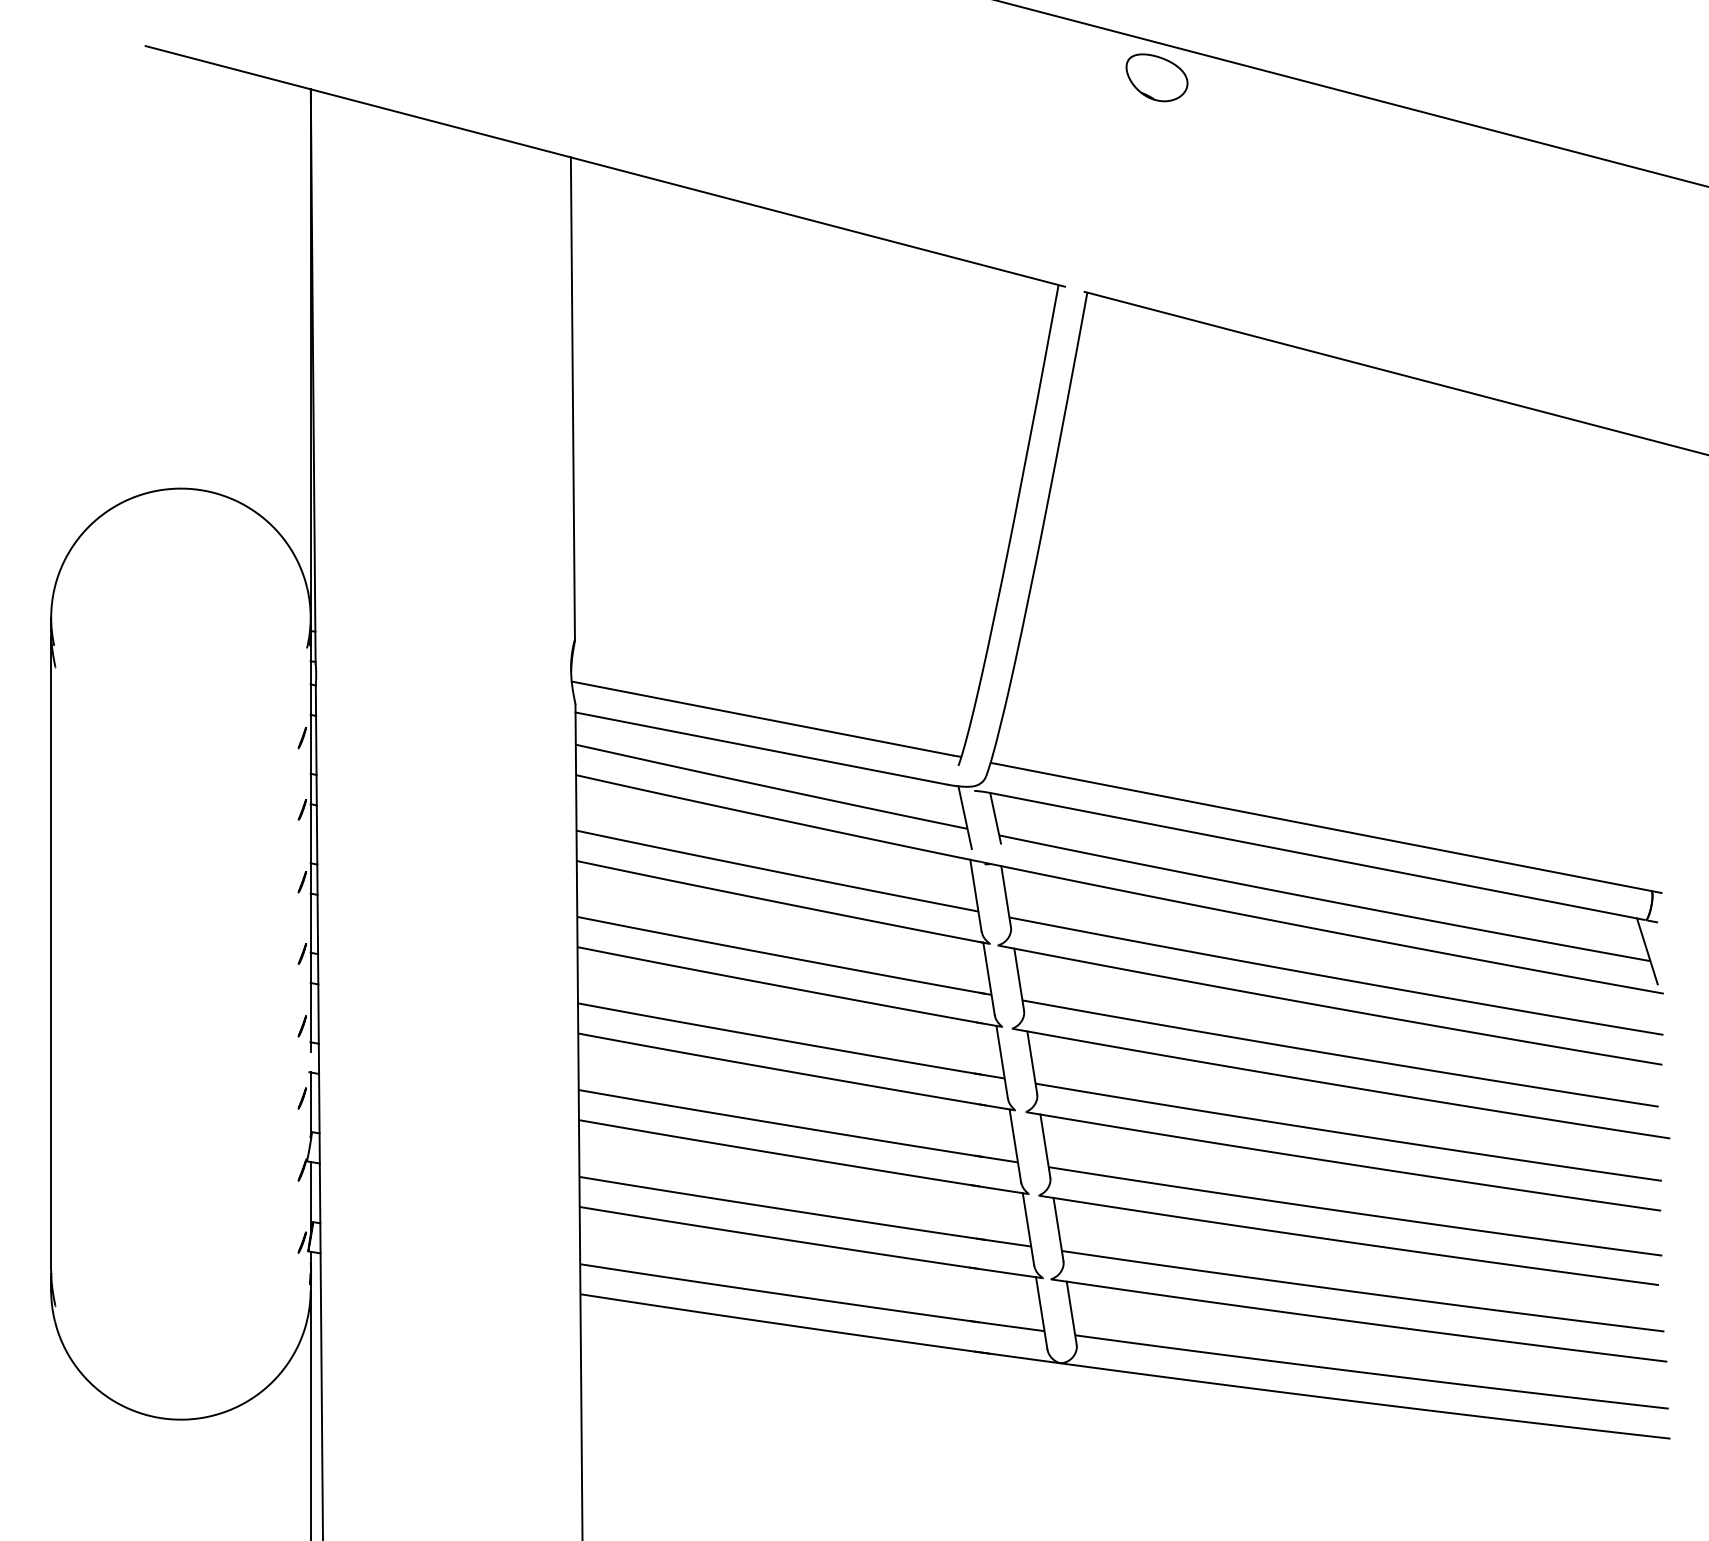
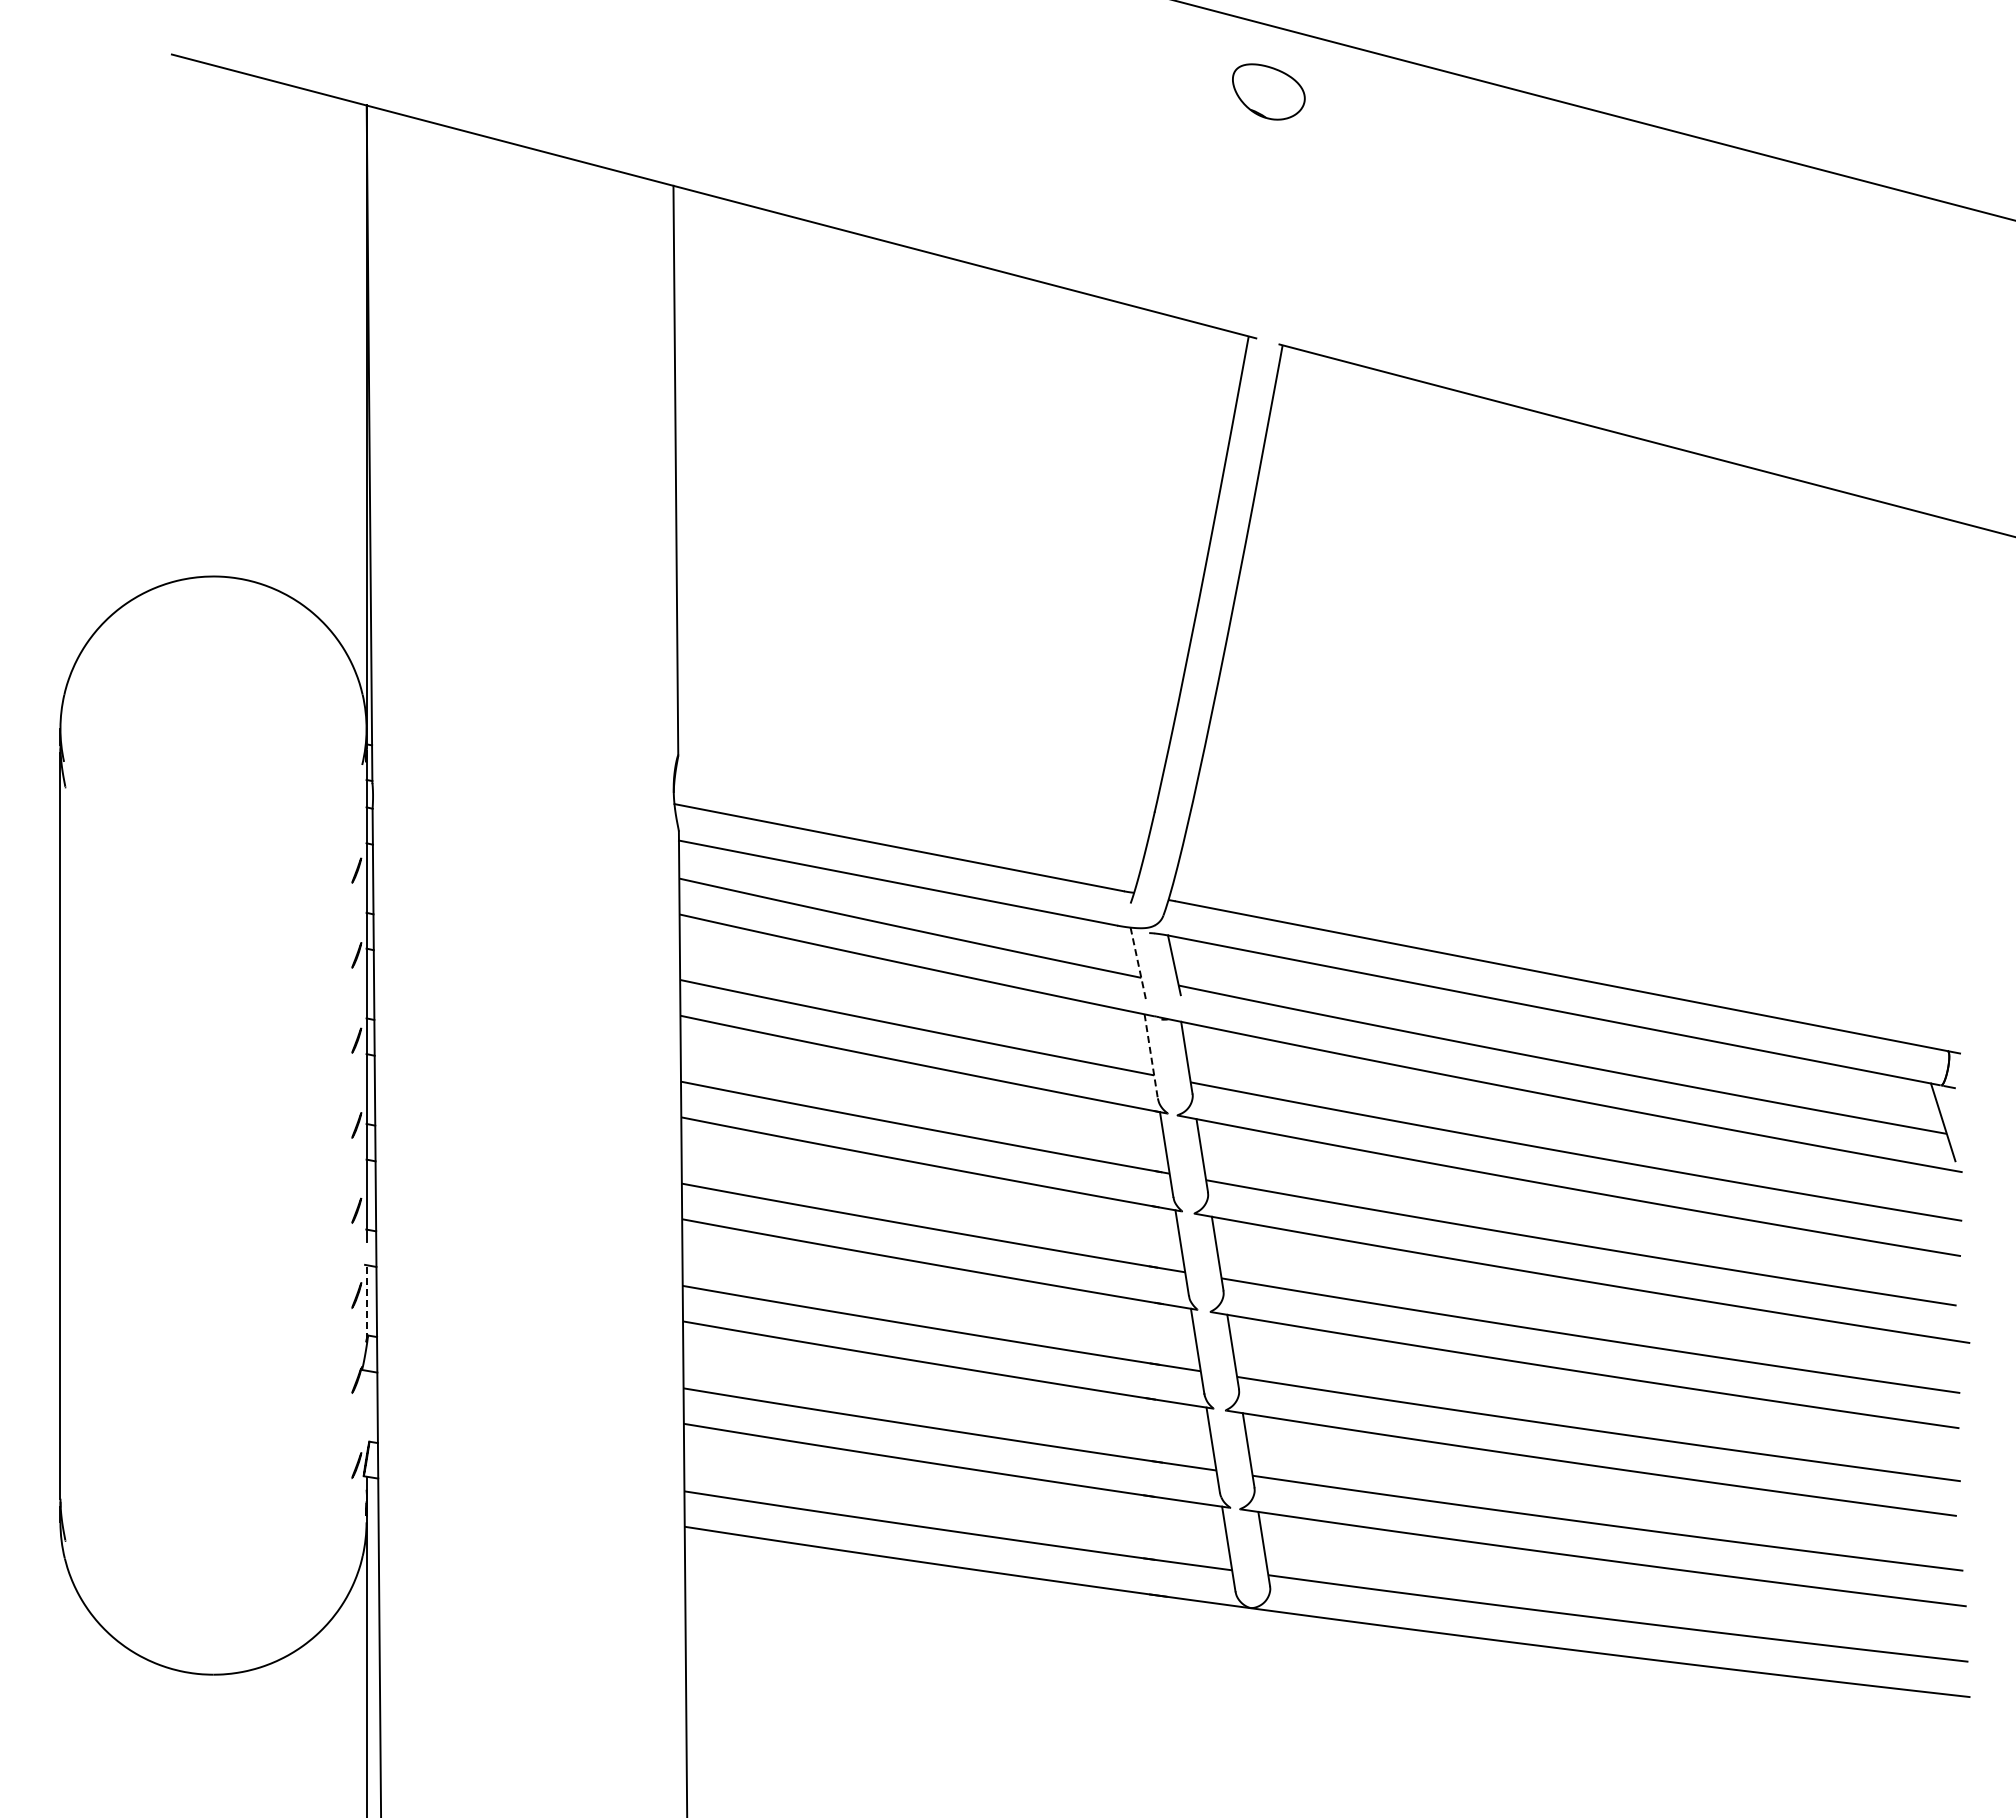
part: (1156, 77) -> (1268, 91), moved
line: (965, 817) -> (1138, 964), solid -> dashed
line: (976, 895) -> (1151, 1056), solid -> dashed
line: (310, 1104) -> (366, 1302), solid -> dashed
line: (310, 1198) -> (366, 1413), removed

